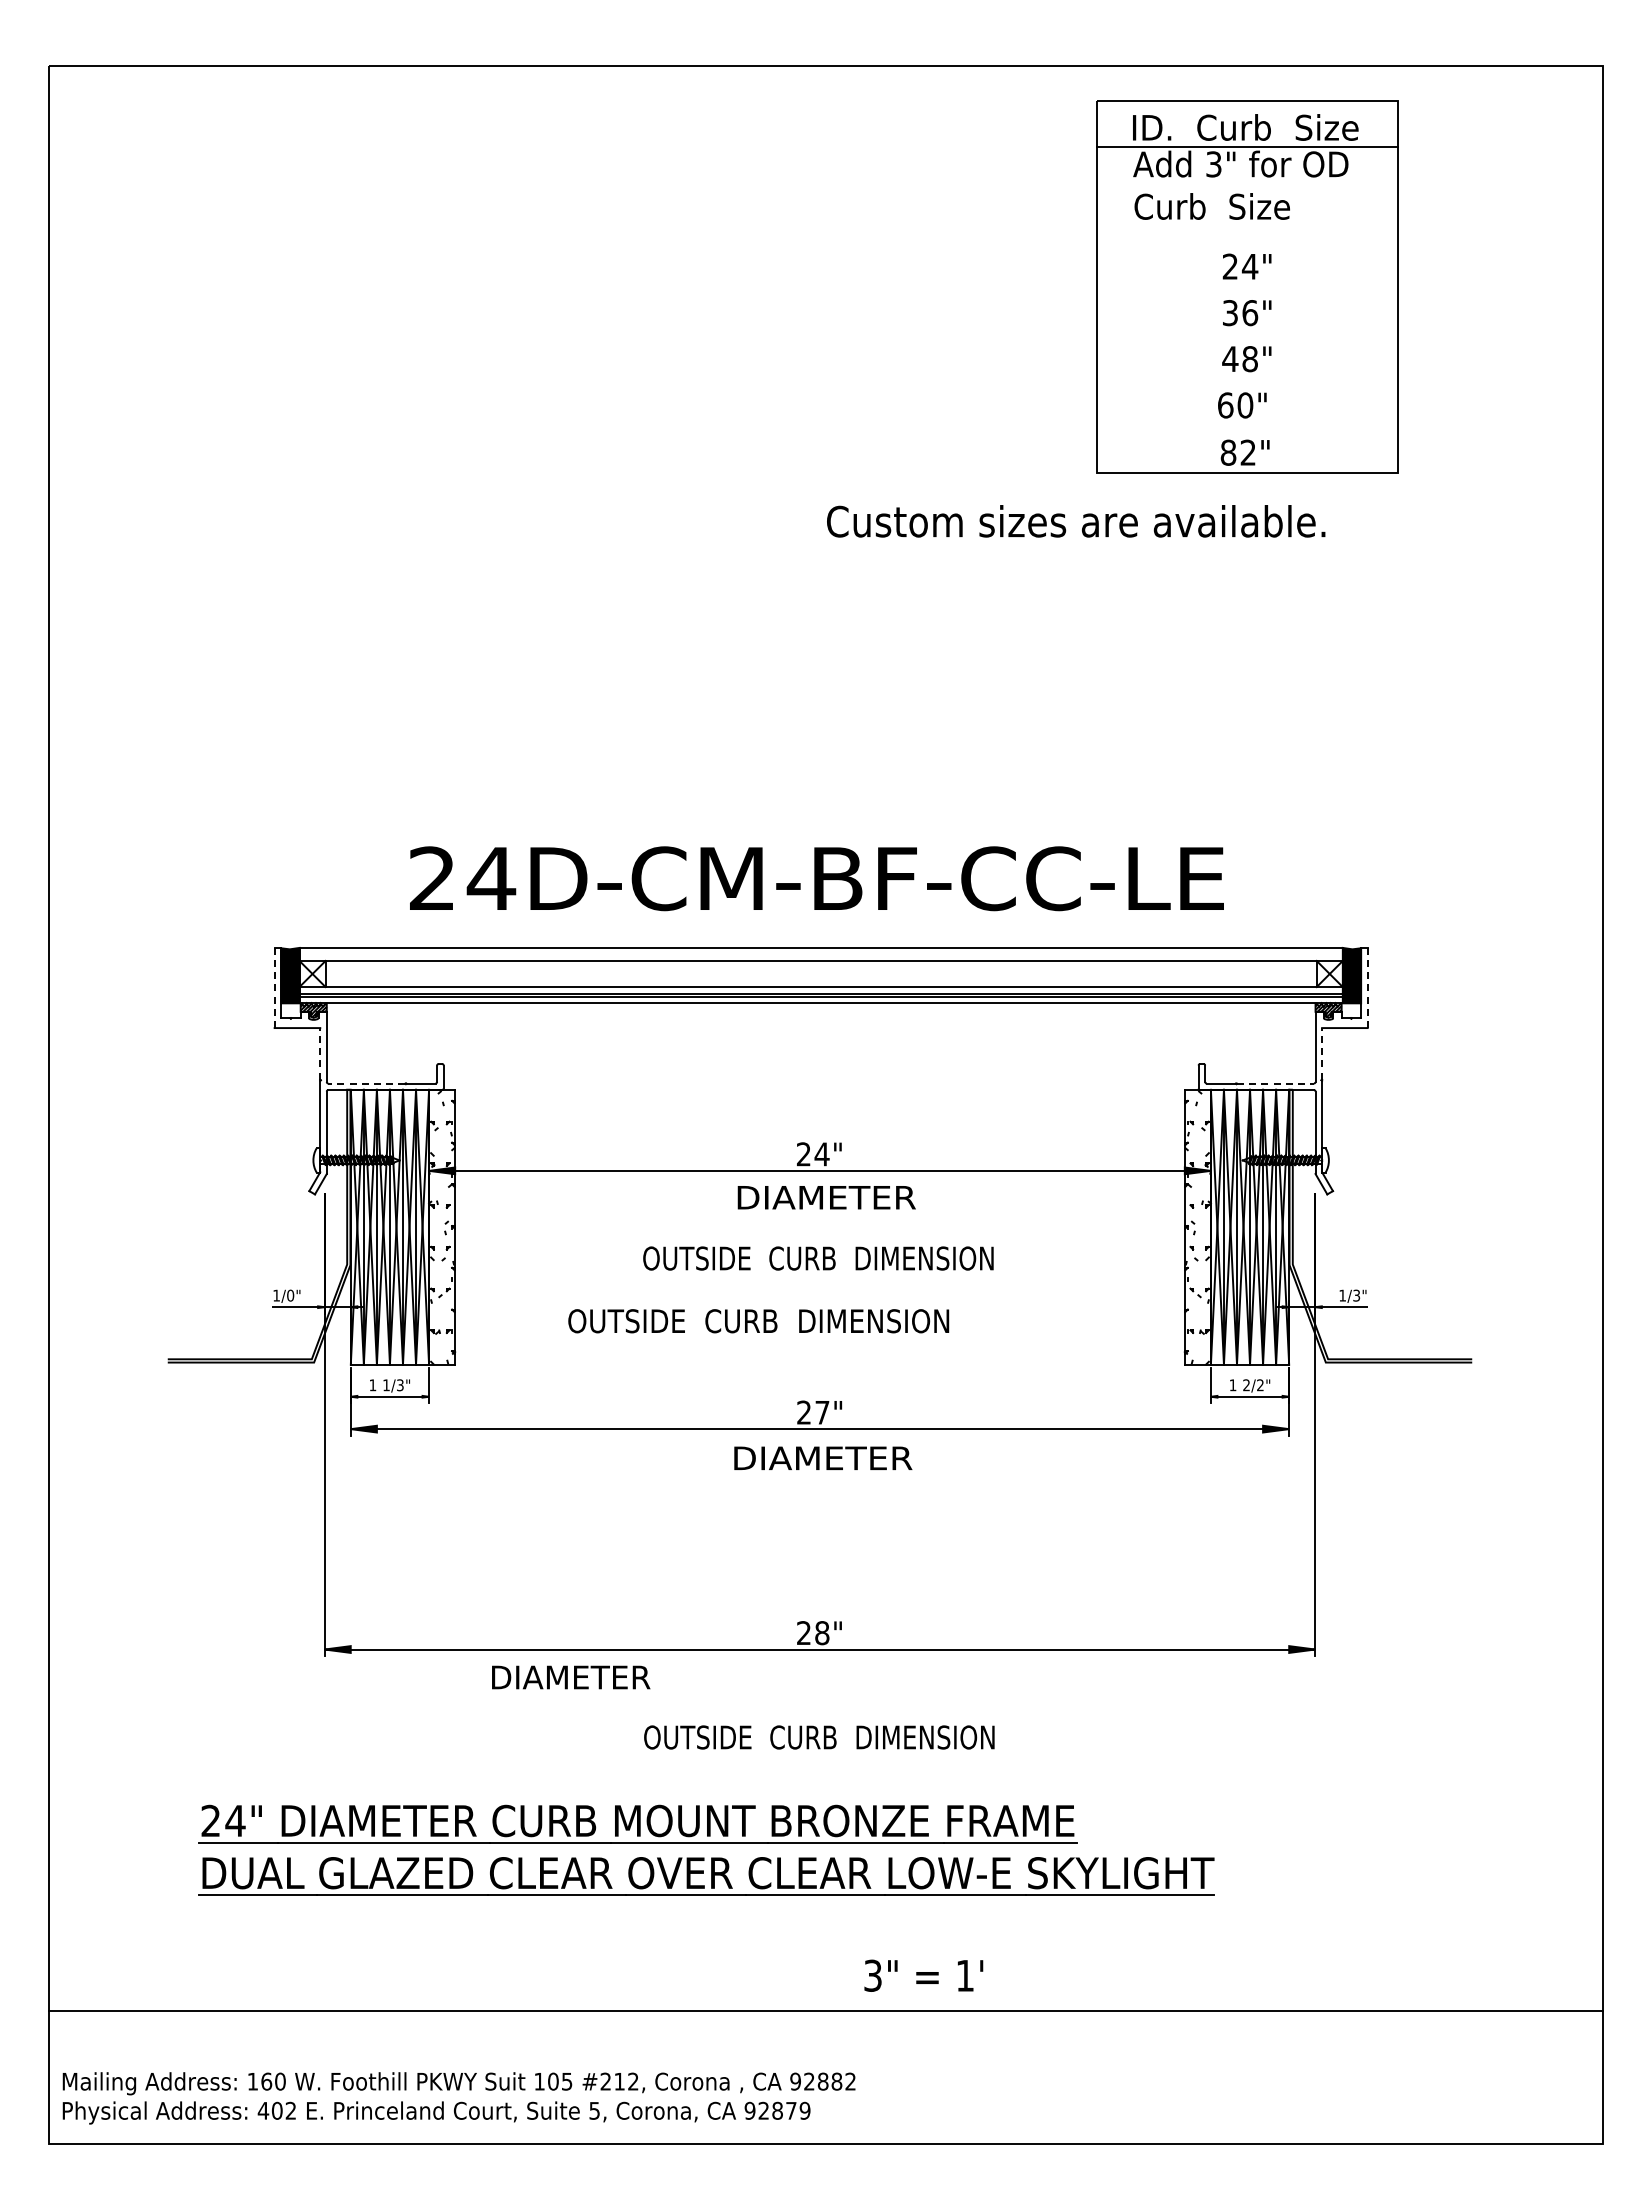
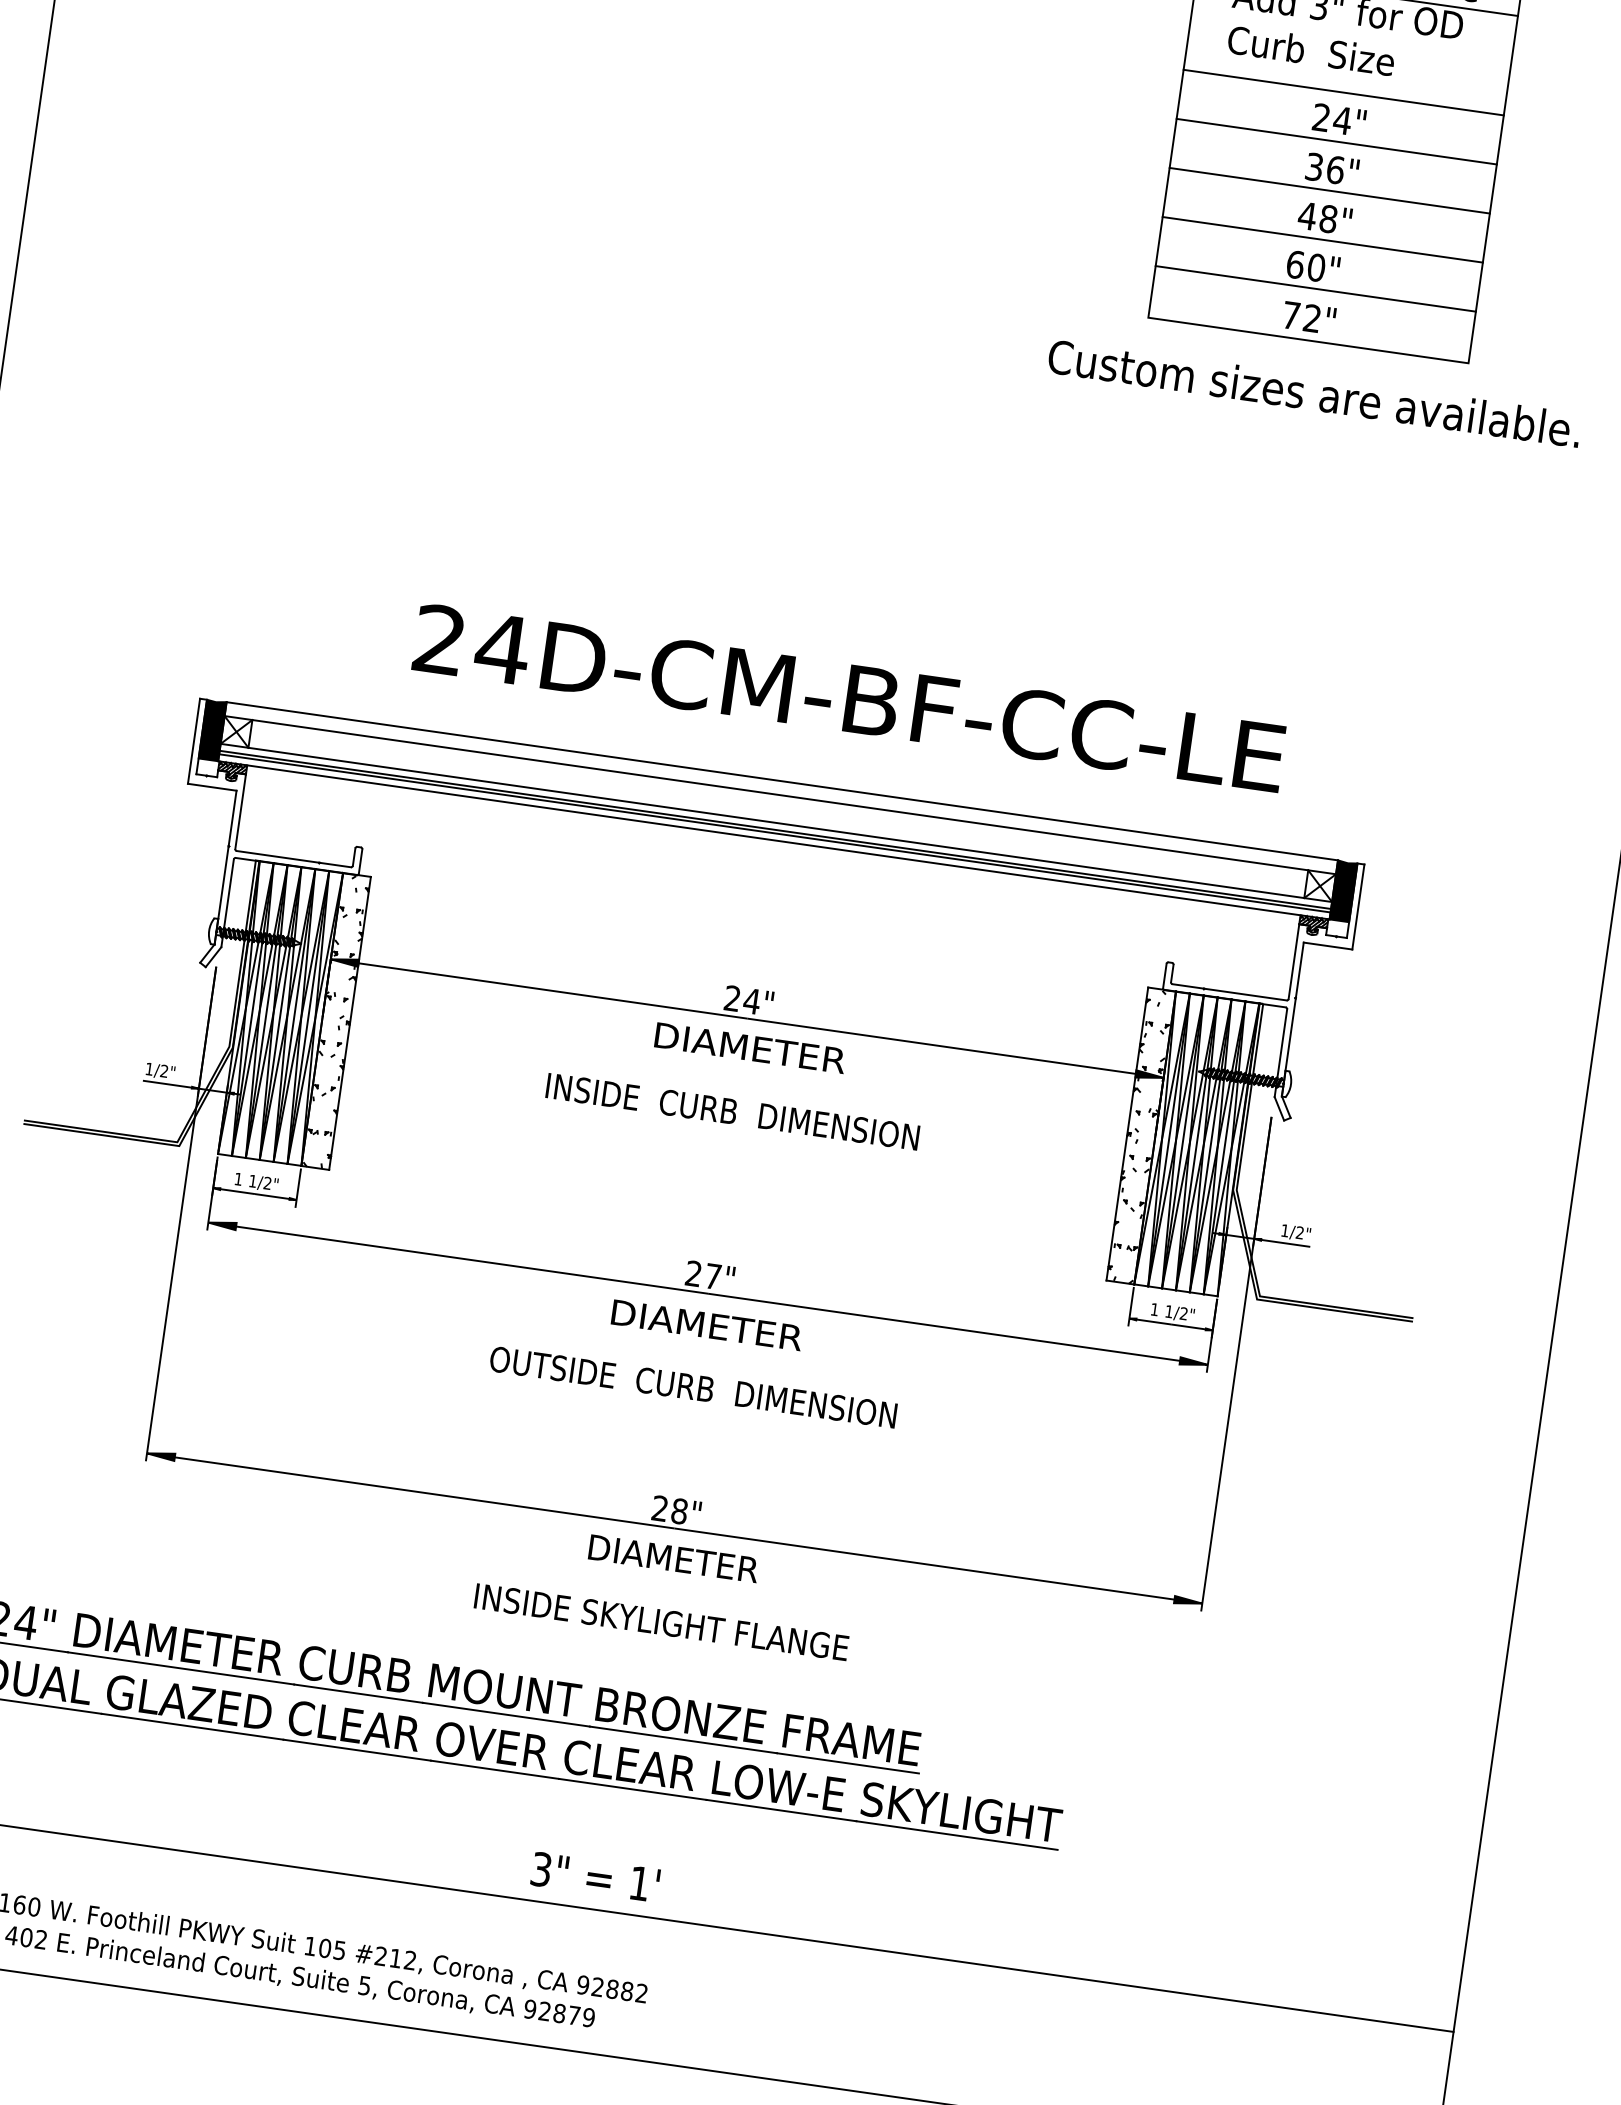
line: (1247, 240) -> (1343, 92), added
line: (1247, 286) -> (1336, 141), added
line: (1247, 332) -> (1329, 190), added
line: (1247, 378) -> (1322, 239), added
line: (1247, 425) -> (1315, 289), added
text: (1228, 452) -> (1291, 315), 82" -> 72"
text: (1076, 521) -> (1314, 393), moved
text: (816, 878) -> (848, 697), moved
line: (274, 988) -> (193, 741), dashed -> solid
line: (1367, 988) -> (1358, 907), dashed -> solid
line: (320, 1053) -> (232, 817), dashed -> solid
line: (1322, 1053) -> (1300, 969), dashed -> solid
line: (366, 1083) -> (277, 856), dashed -> solid
line: (1275, 1083) -> (1245, 994), dashed -> solid
text: (818, 1258) -> (732, 1111), OUTSIDE  CURB  DIMENSION -> INSIDE  CURB  DIMENSION
text: (290, 1295) -> (164, 1071), 1/0" -> 1/2"
text: (1356, 1295) -> (1299, 1232), 1/3" -> 1/2"
text: (758, 1321) -> (693, 1387), moved
text: (400, 1385) -> (267, 1183), 1/3" -> 1/2"
text: (1246, 1385) -> (1169, 1311), 2/2" -> 1/2"
text: (571, 1677) -> (674, 1558), moved
text: (819, 1737) -> (660, 1622), OUTSIDE  CURB  DIMENSION -> INSIDE SKYLIGHT FLANGE
text: (923, 1975) -> (595, 1876), moved

